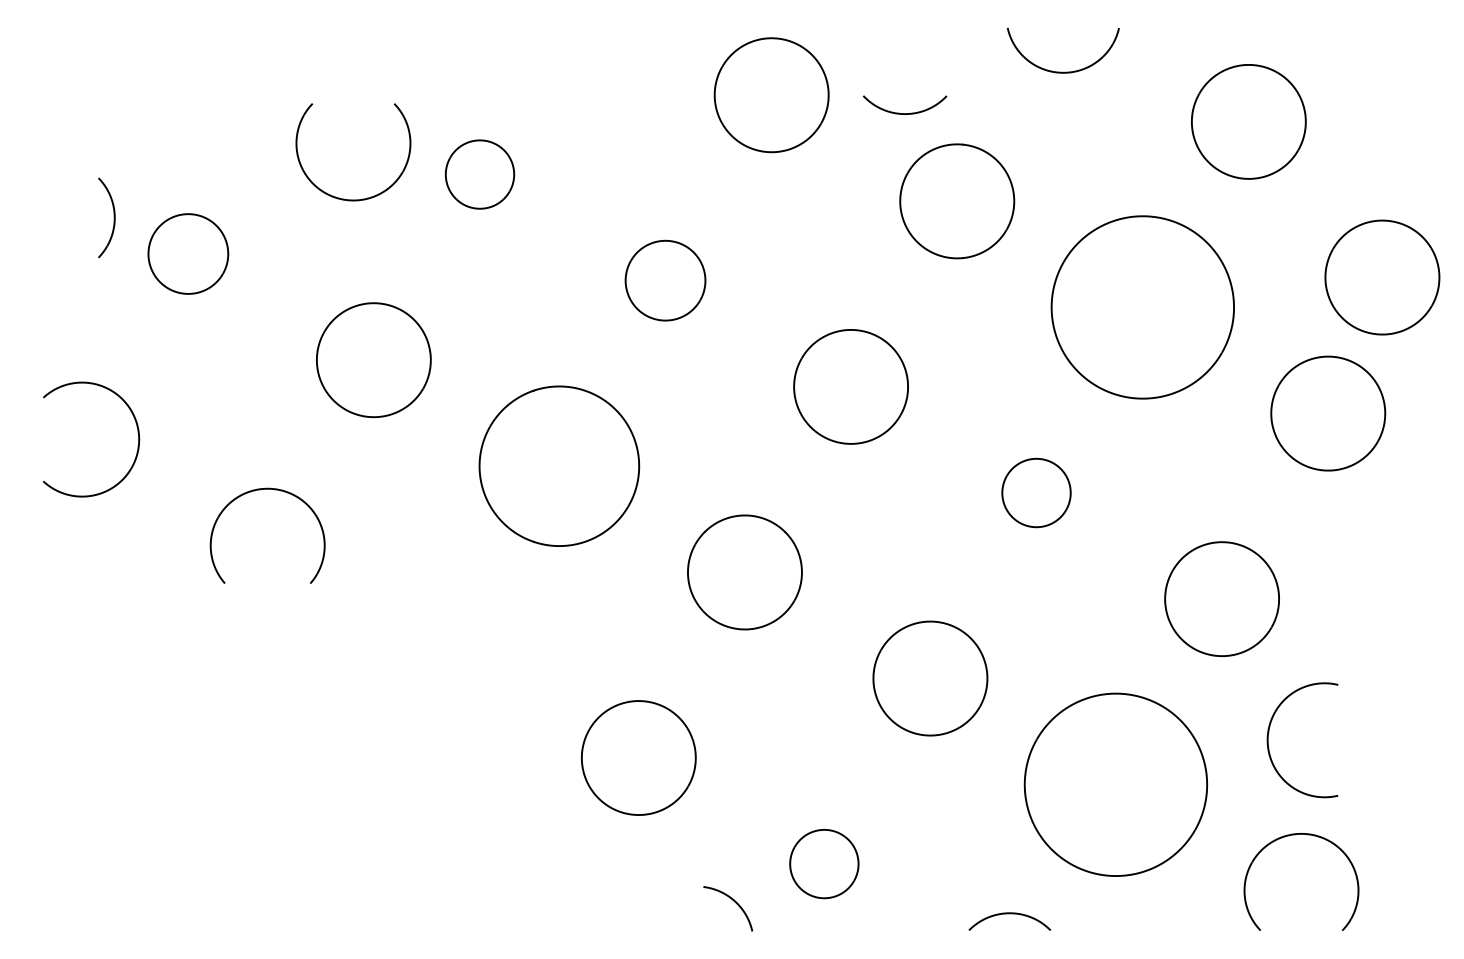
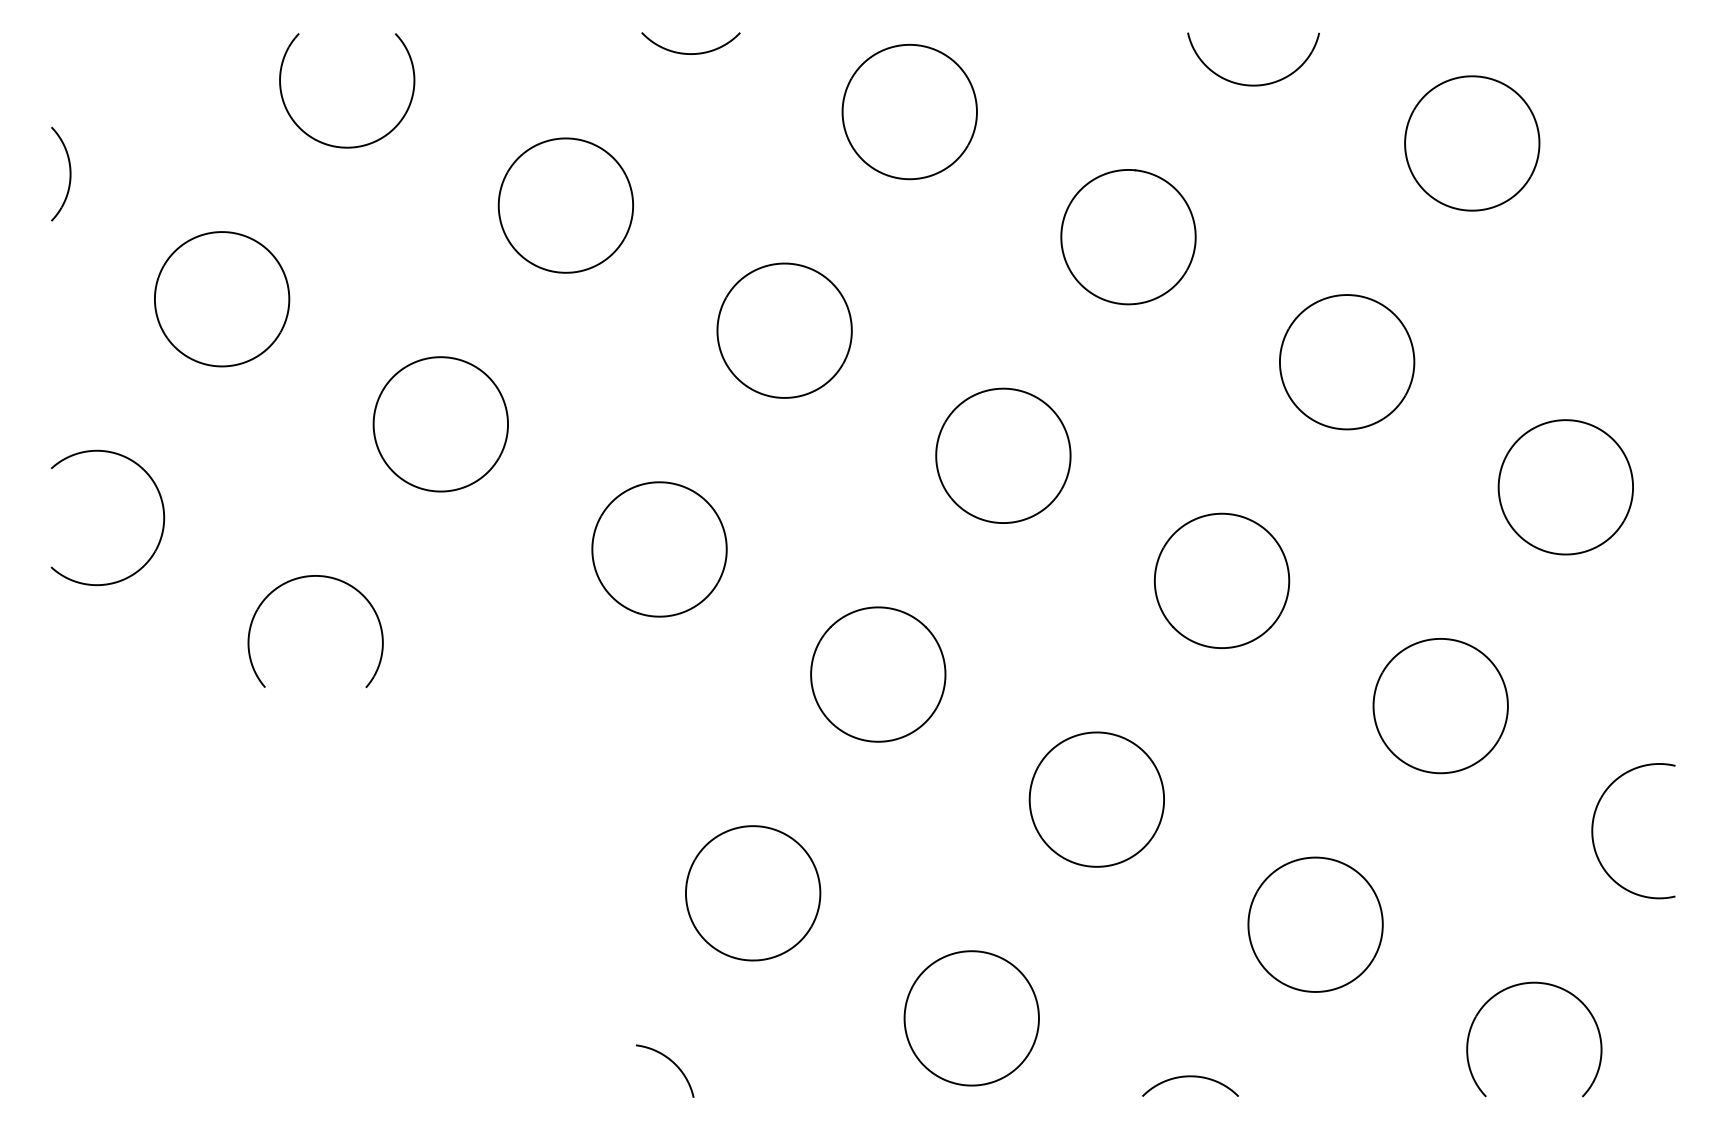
curve: (905, 113) -> (691, 53), moved
part: (479, 174) -> (565, 205), size x1.67
part: (344, 198) -> (336, 145), moved
part: (113, 217) -> (69, 173), moved
part: (188, 253) -> (222, 298), size x1.43
part: (1382, 277) -> (1629, 326), removed
part: (665, 280) -> (784, 330), size x1.43
part: (1142, 307) -> (1346, 362), size x0.62
part: (559, 466) -> (659, 549), size x0.71
part: (1036, 492) -> (1221, 580), size x1.67
part: (1269, 732) -> (1594, 821), moved
part: (1115, 784) -> (1315, 924), size x0.62
part: (824, 863) -> (972, 1017), size x1.67
curve: (734, 902) -> (672, 1063), moved

